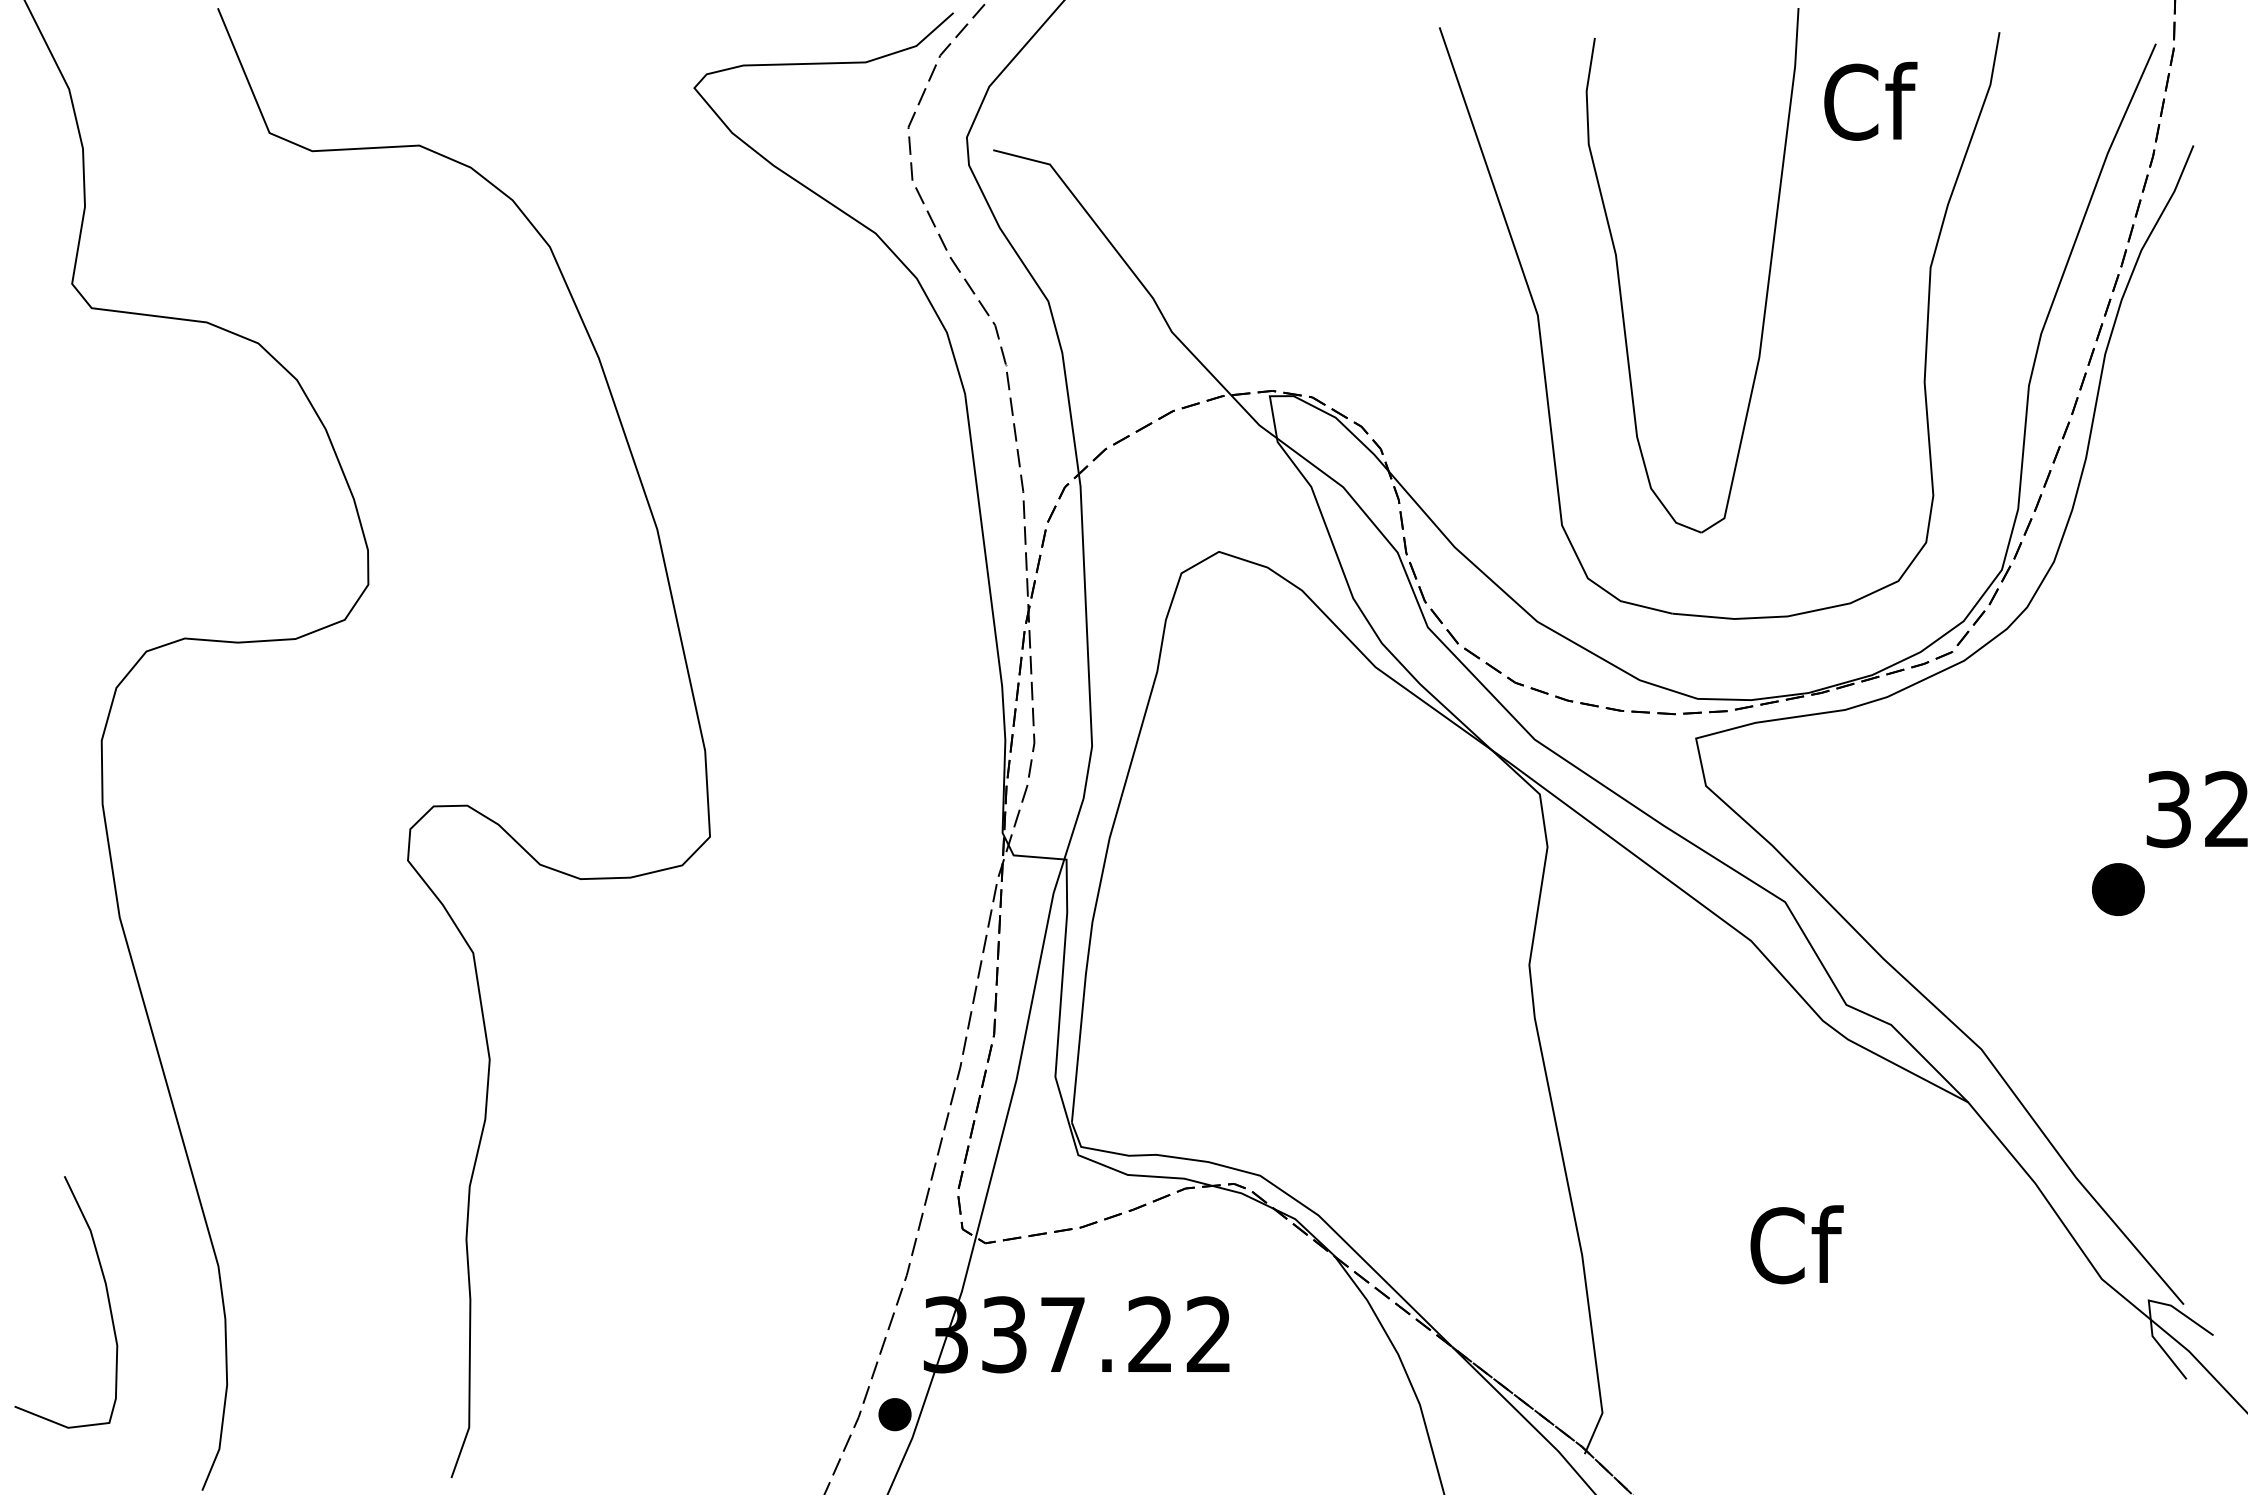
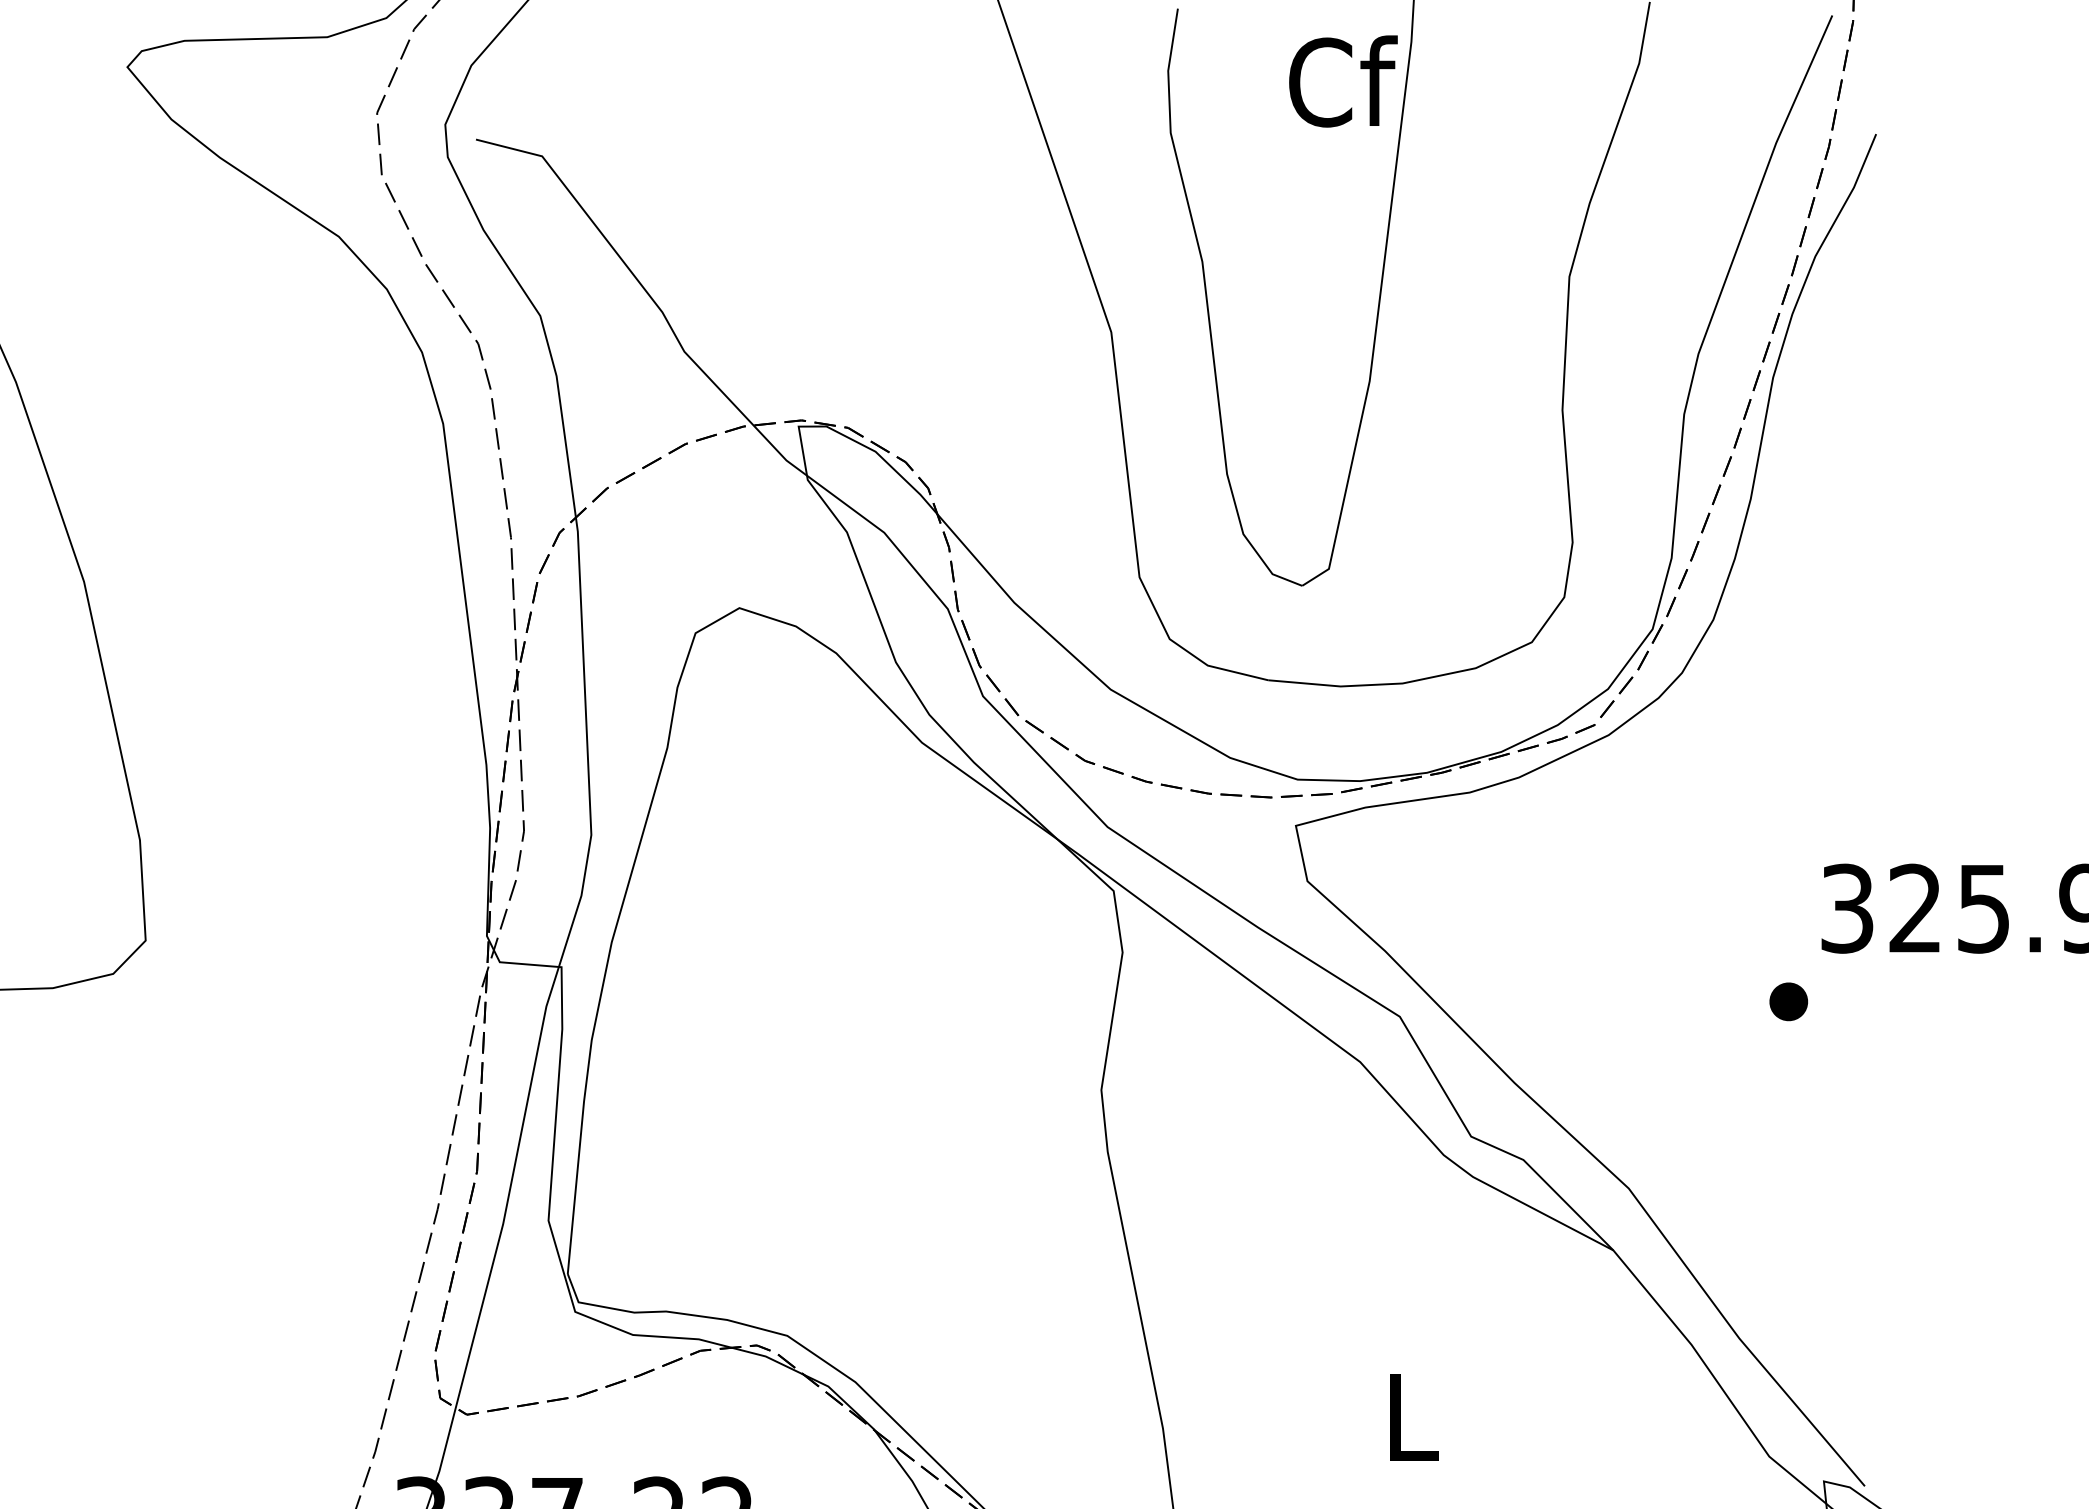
text: (1870, 100) -> (1343, 80), moved
part: (2118, 888) -> (1788, 1000), size x0.62
text: (1796, 1244) -> (1413, 1416), Cf -> L

